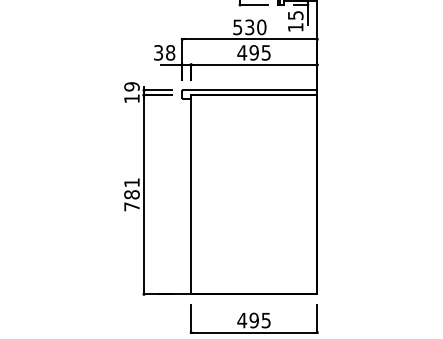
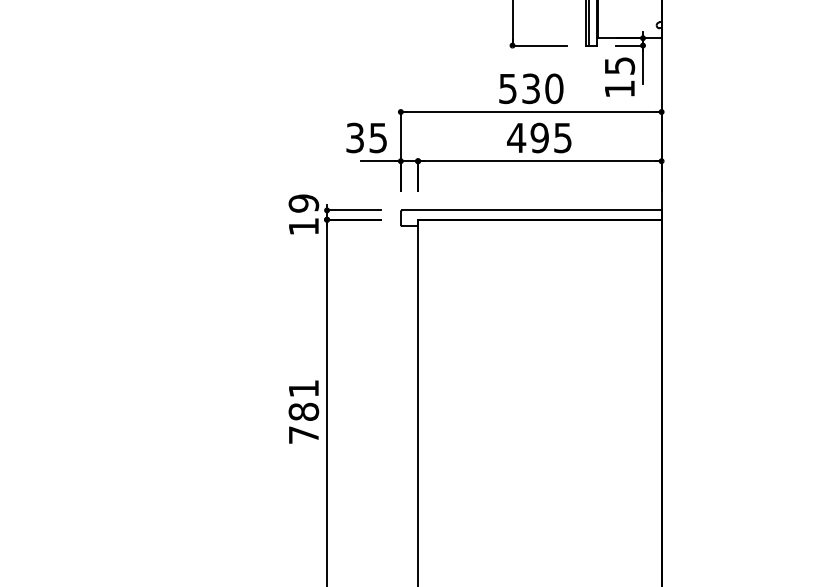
text: (170, 52) -> (378, 137), 38 -> 35

